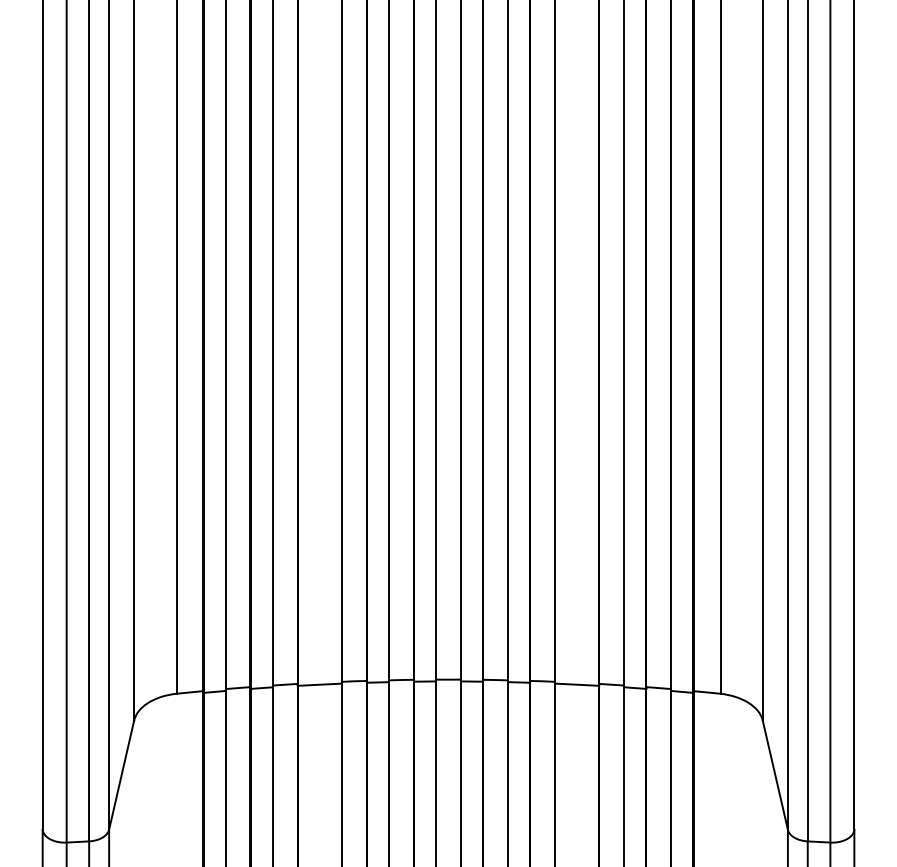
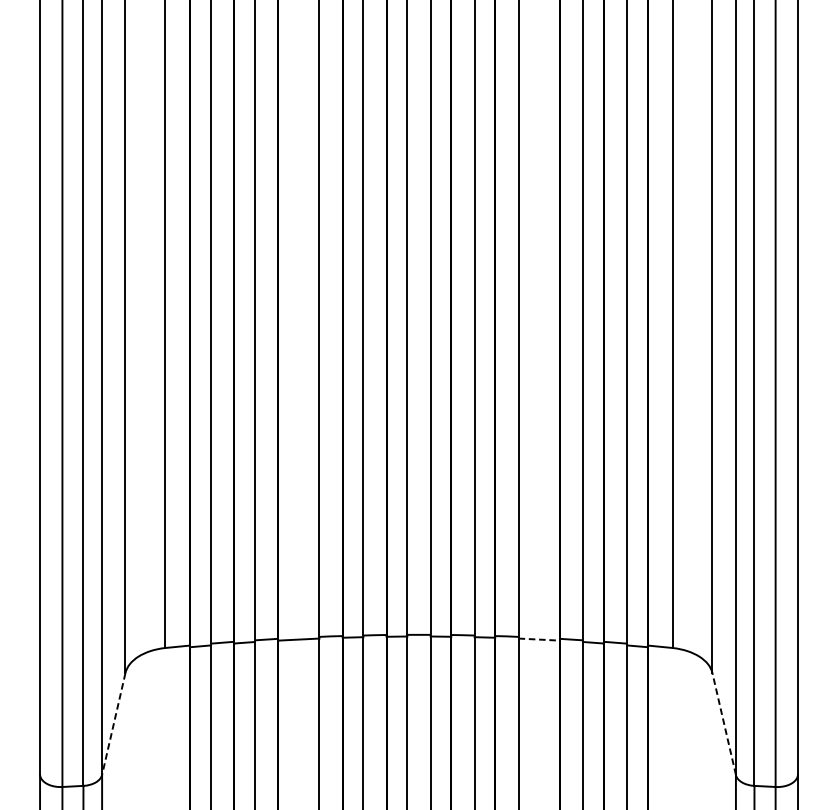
line: (577, 684) -> (539, 639), solid -> dashed
line: (121, 775) -> (113, 724), solid -> dashed
line: (775, 775) -> (724, 724), solid -> dashed

